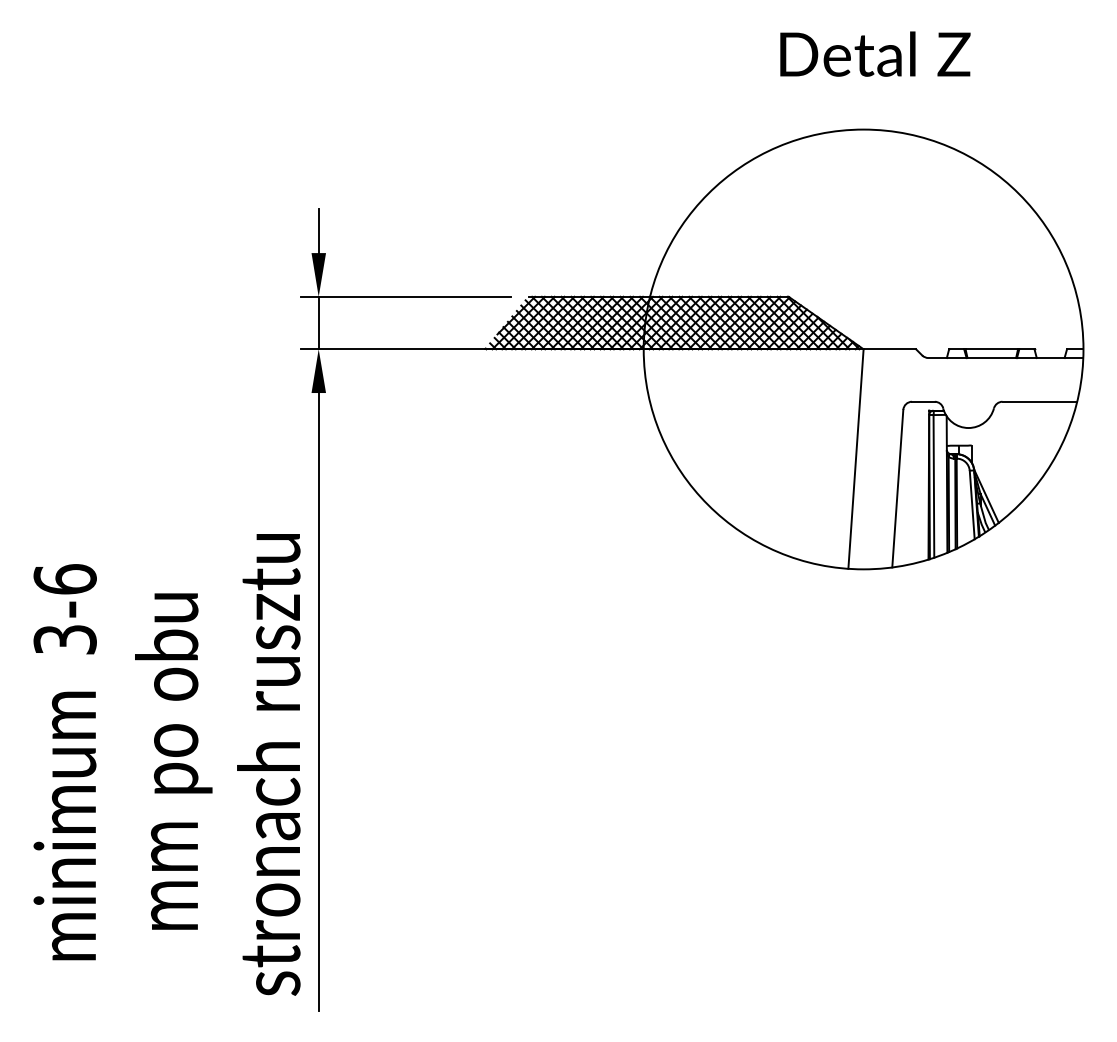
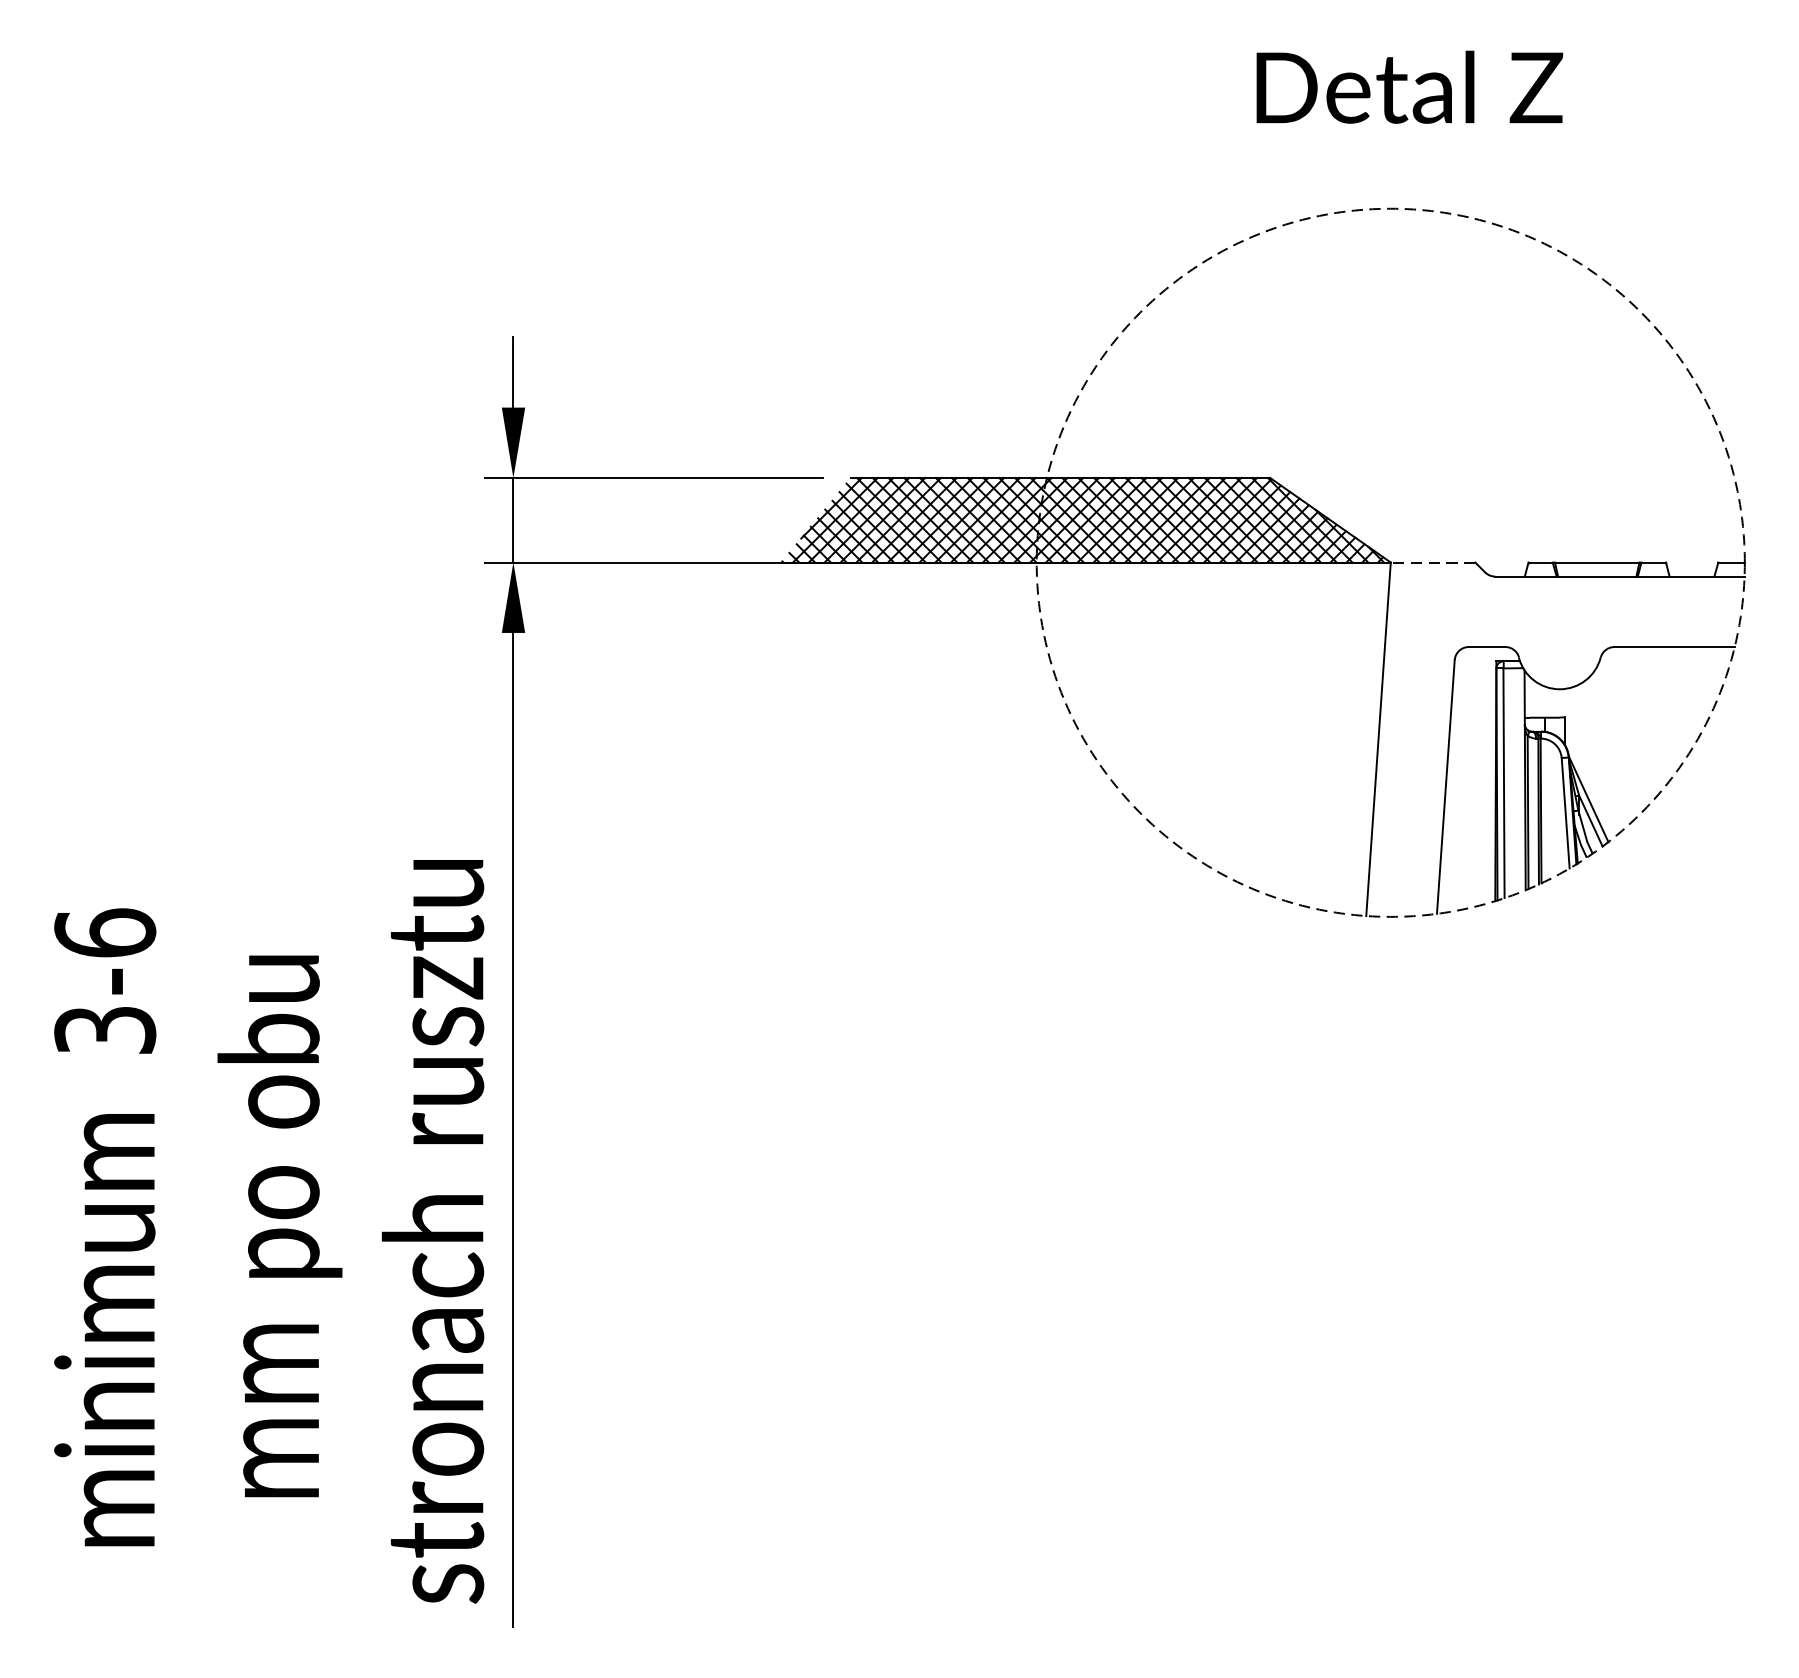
circle: (863, 349) -> (1390, 562), solid -> dashed
line: (889, 349) -> (1432, 562), solid -> dashed

